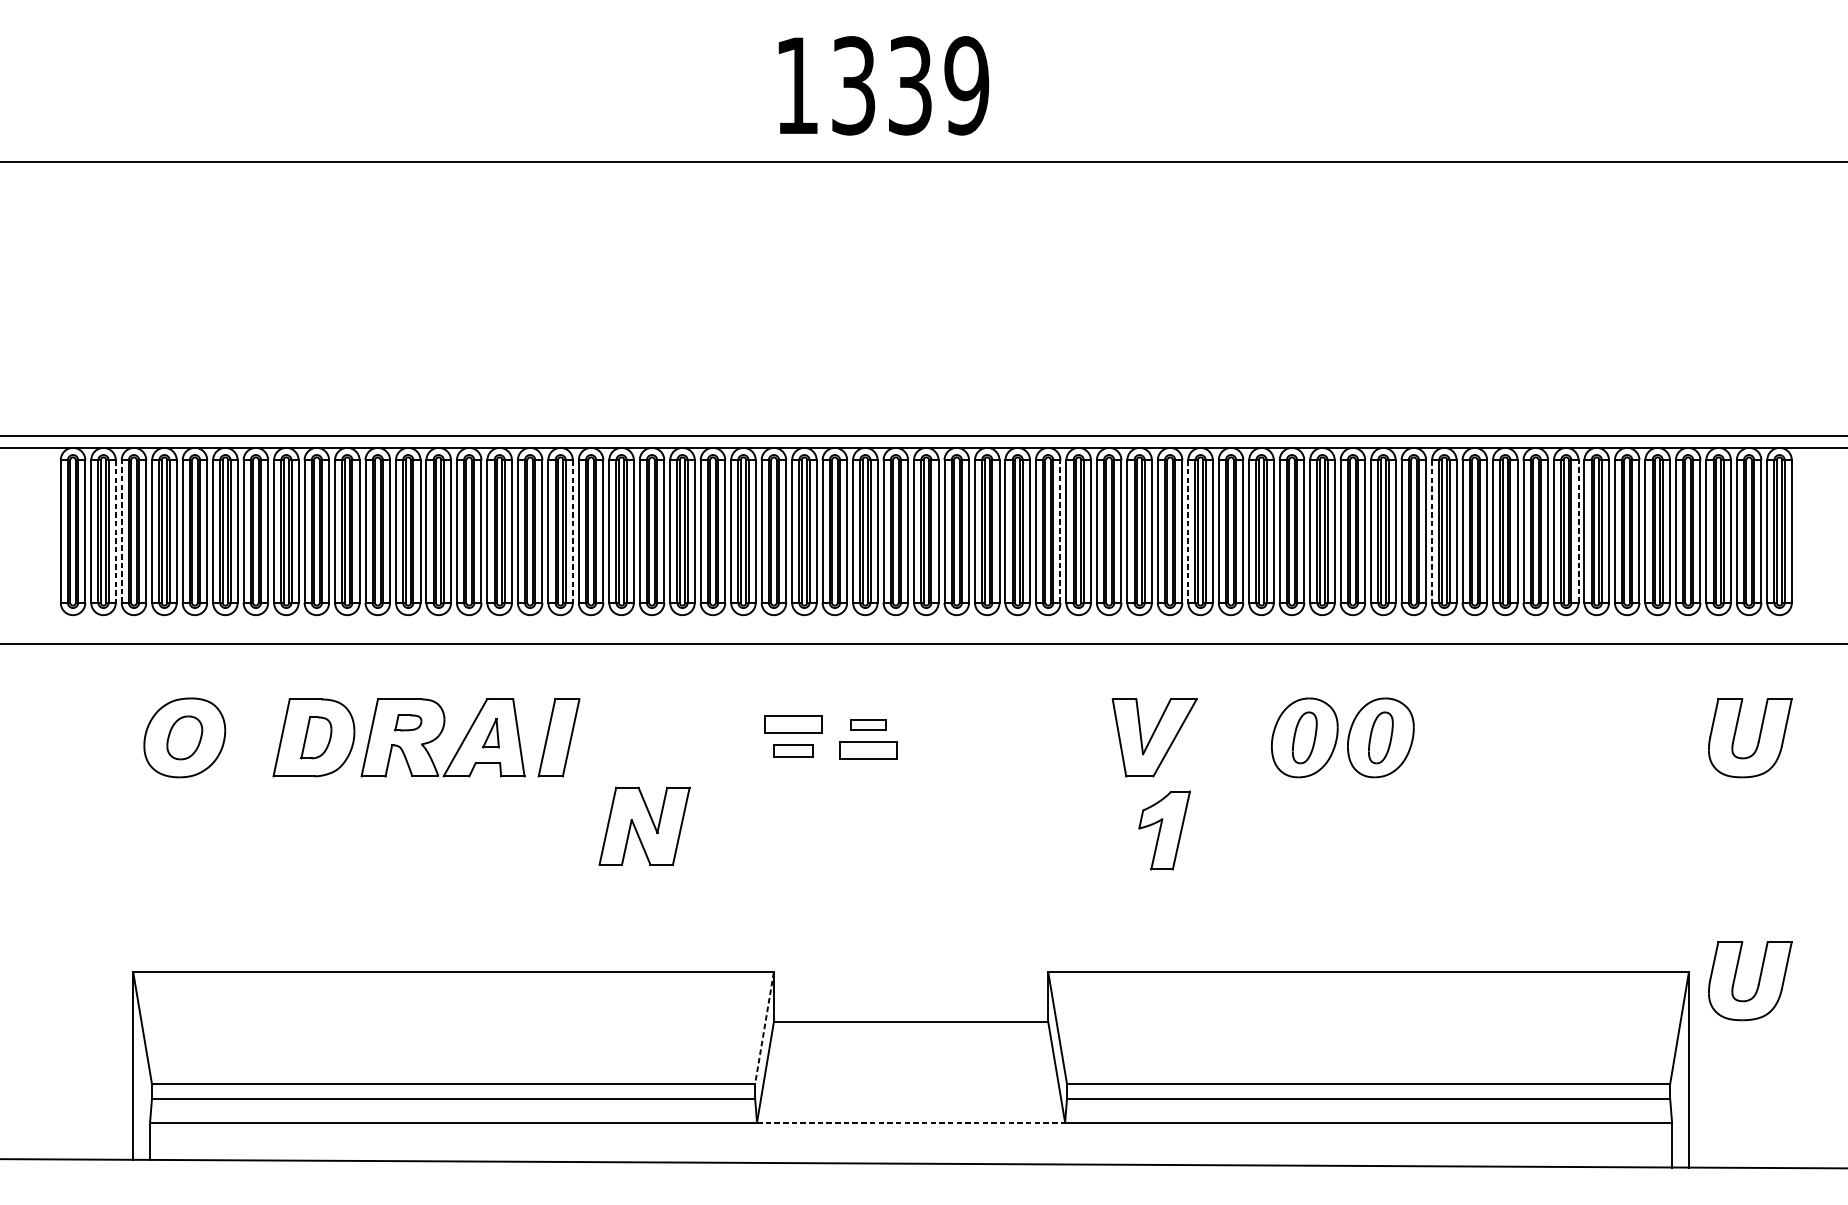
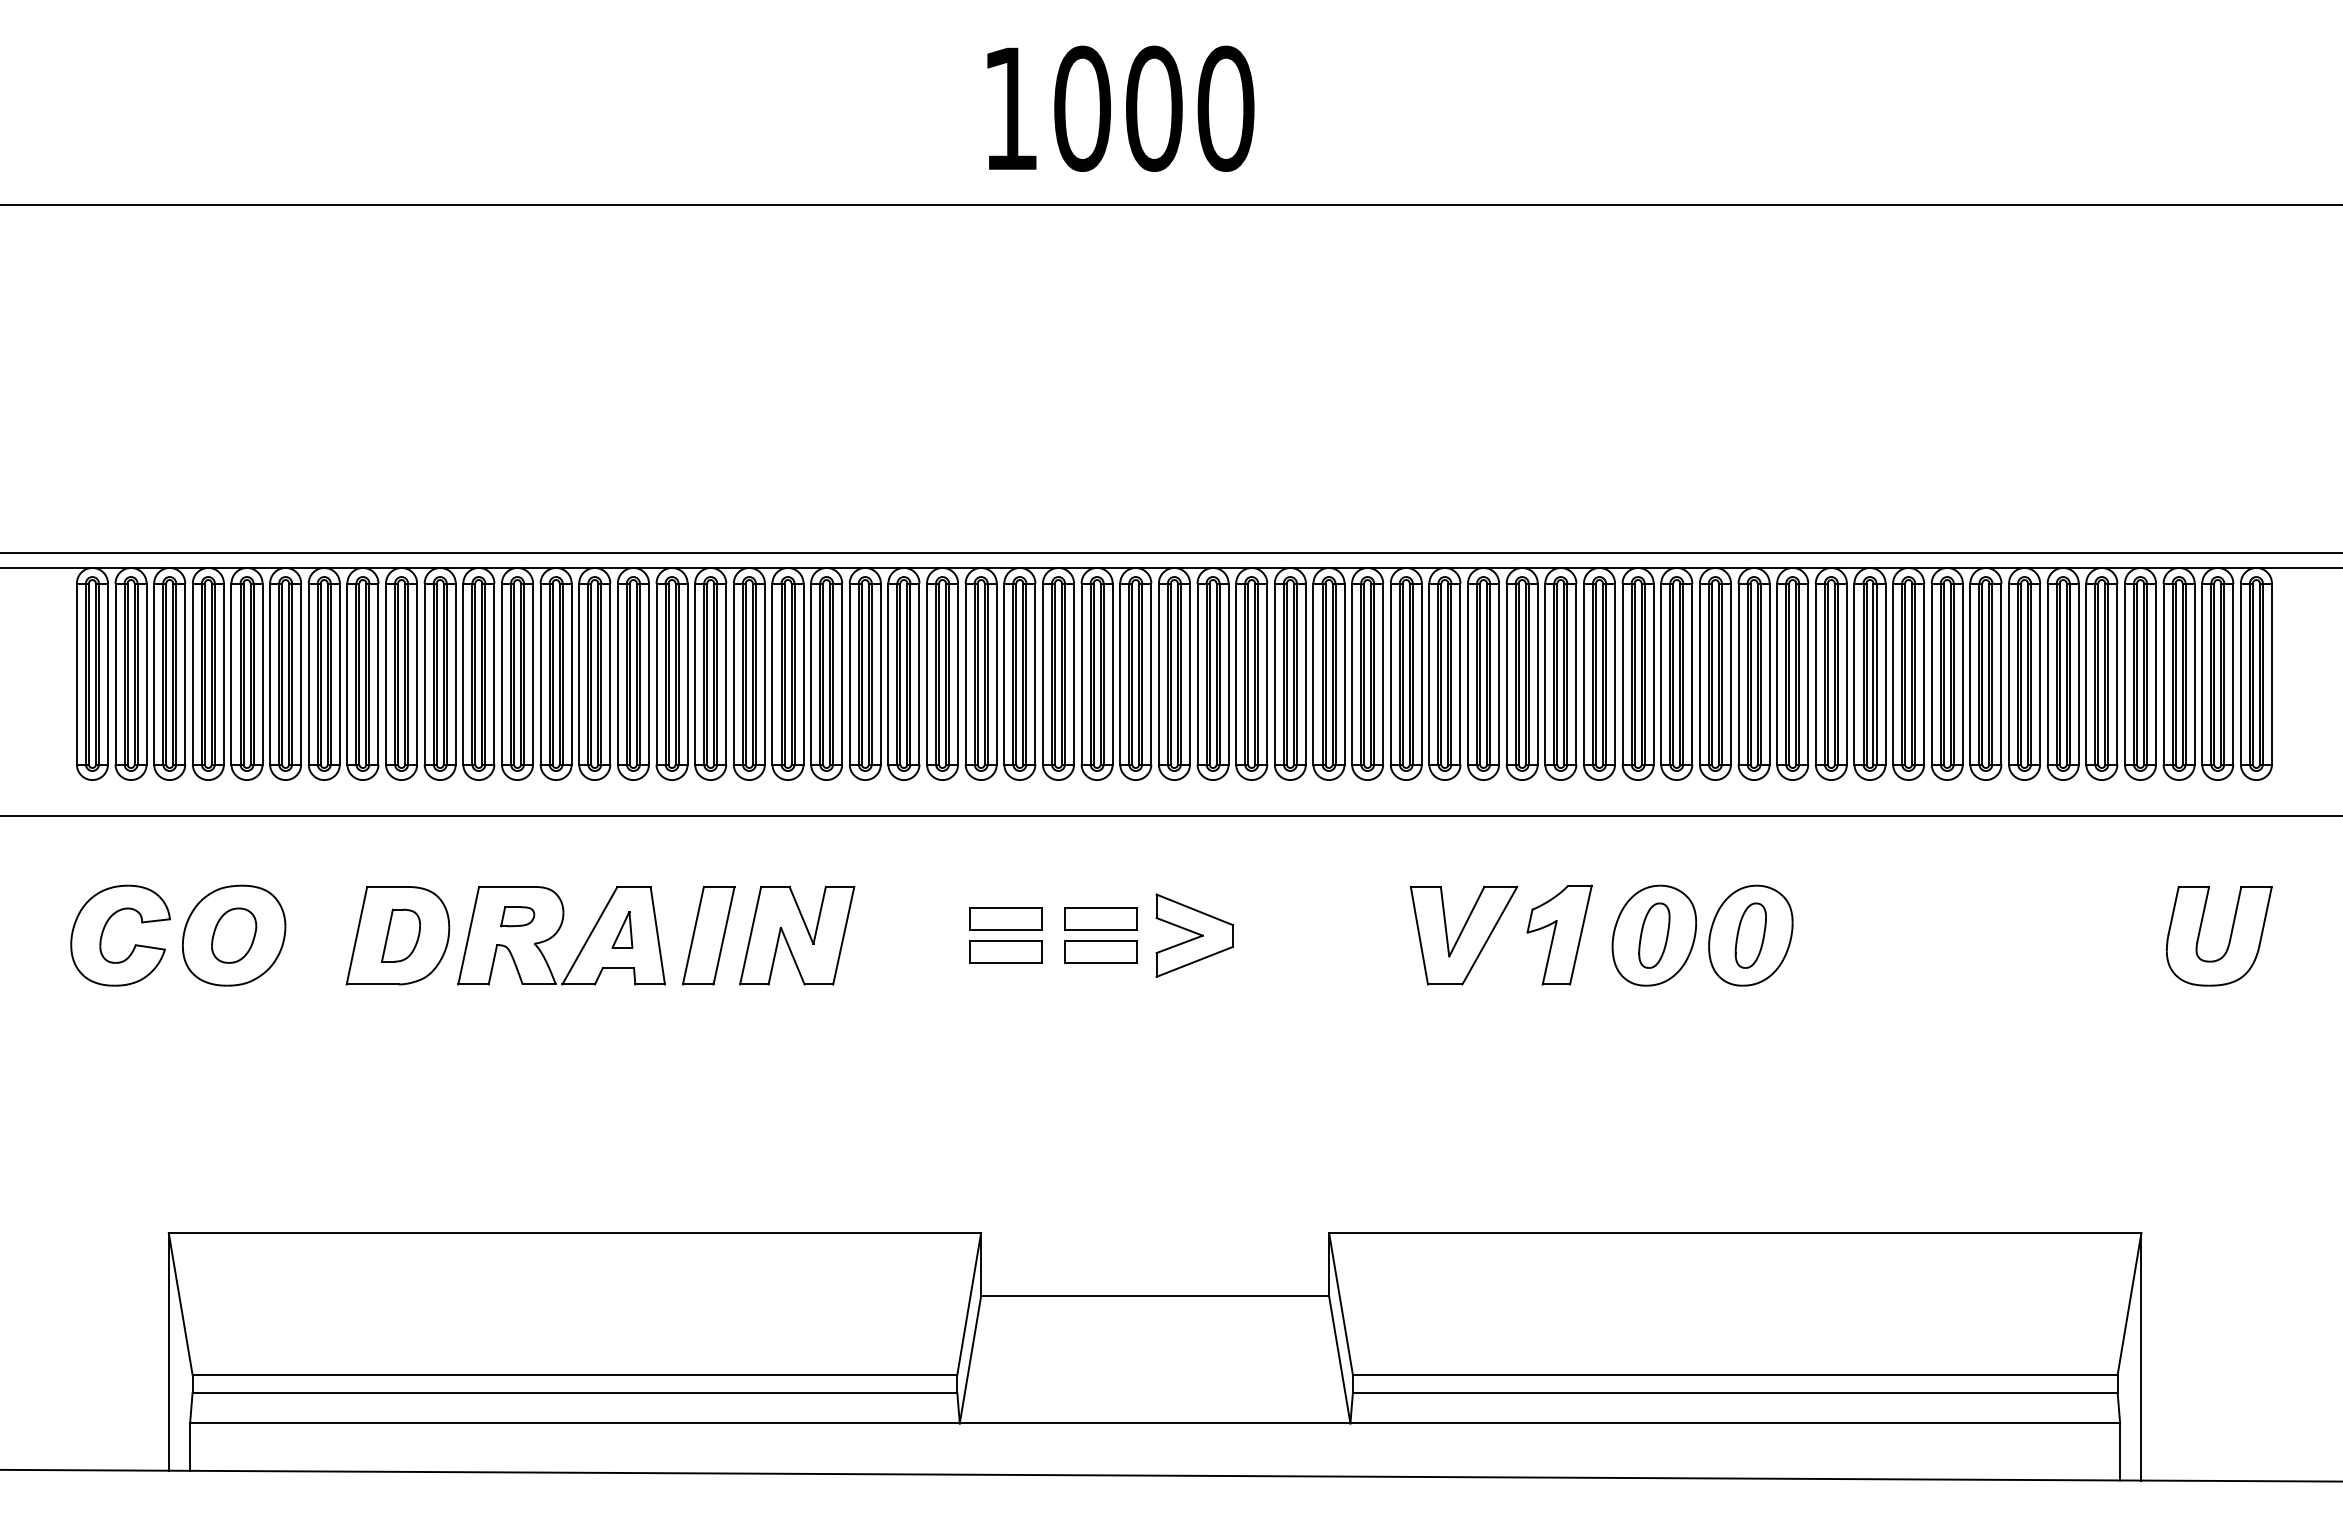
text: (910, 85) -> (1154, 108), 1339 -> 1000
line: (115, 531) -> (146, 674), dashed -> solid
line: (121, 531) -> (154, 674), dashed -> solid
line: (573, 531) -> (726, 674), dashed -> solid
line: (1060, 531) -> (1344, 674), dashed -> solid
line: (1188, 531) -> (1506, 674), dashed -> solid
line: (1431, 531) -> (1815, 674), dashed -> solid
line: (1578, 531) -> (2001, 674), dashed -> solid
part: (868, 724) -> (1100, 918), size x1.67
part: (82, 733) -> (104, 930), added
part: (942, 737) -> (1194, 935), added
part: (793, 750) -> (1005, 951), size x1.43
part: (644, 826) -> (797, 935), moved
part: (1164, 830) -> (1559, 934), moved
part: (1758, 982) -> (2229, 1245), removed
line: (764, 1027) -> (969, 1303), dashed -> solid
line: (911, 1122) -> (1155, 1423), dashed -> solid

